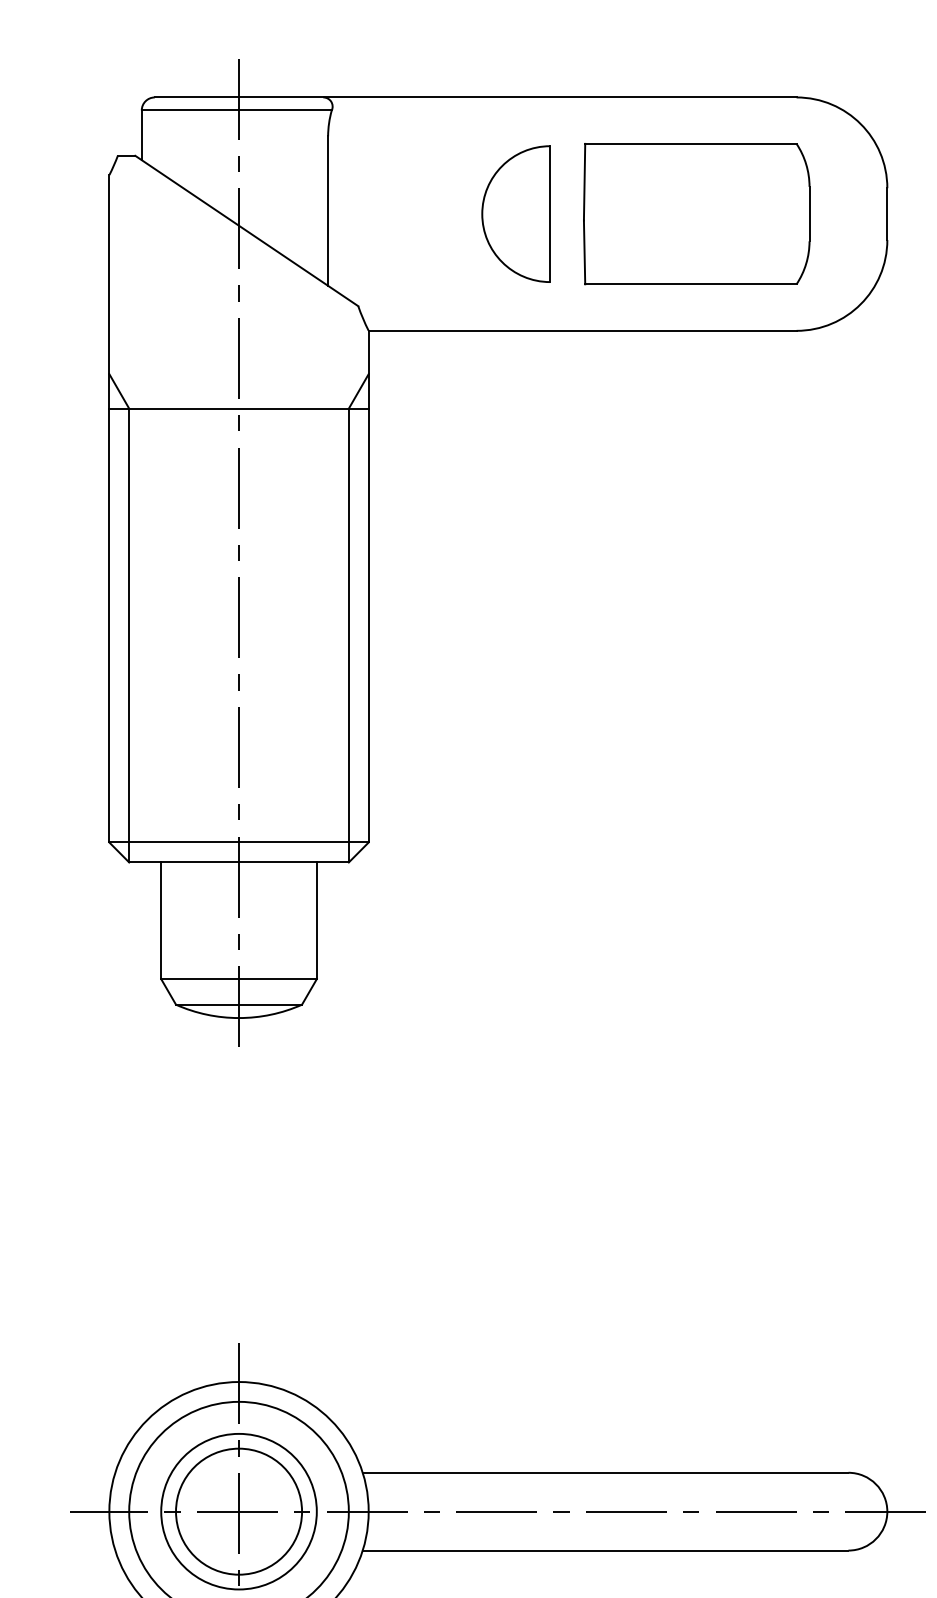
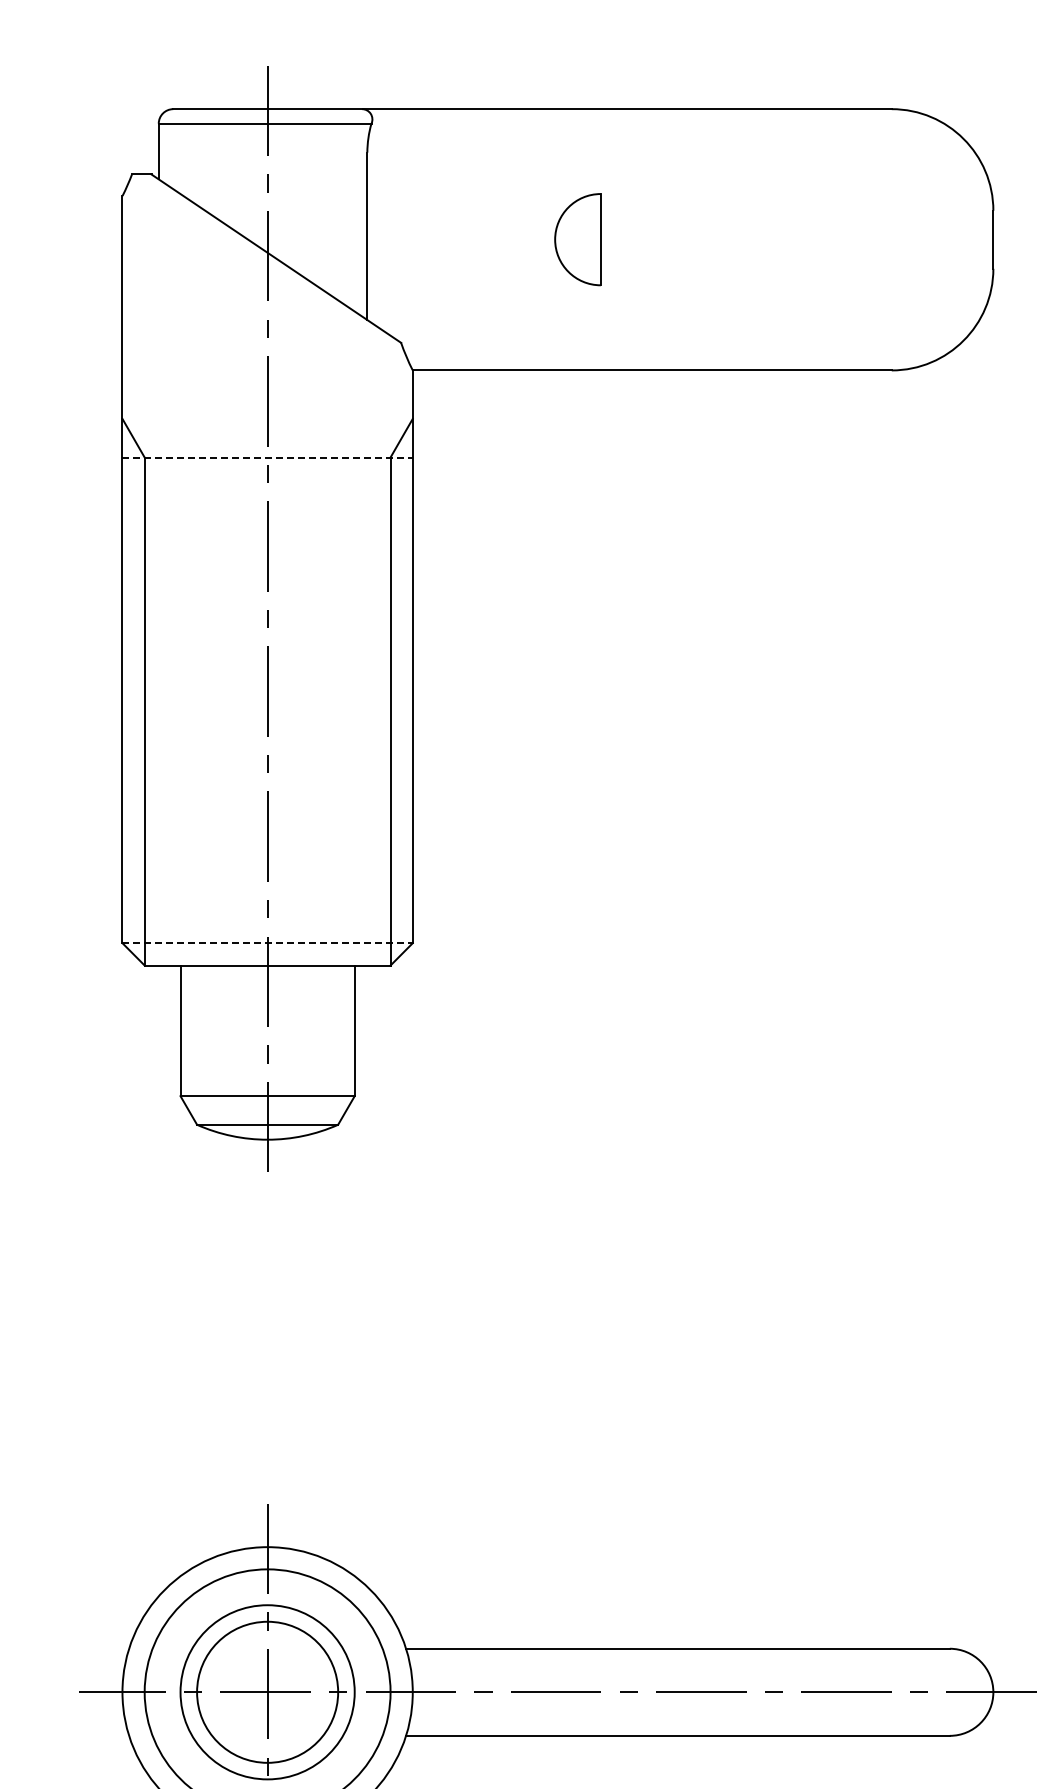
part: (515, 213) -> (577, 239), size x0.6
part: (696, 213) -> (779, 239), removed
line: (239, 408) -> (268, 457), solid -> dashed
line: (239, 842) -> (268, 943), solid -> dashed

